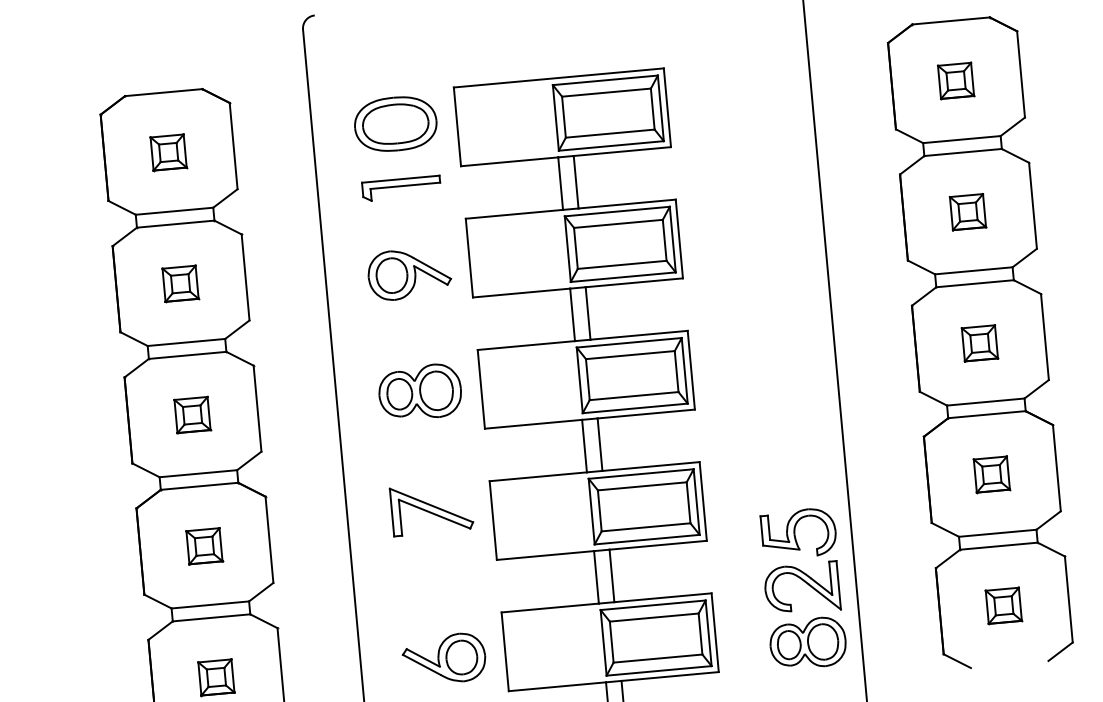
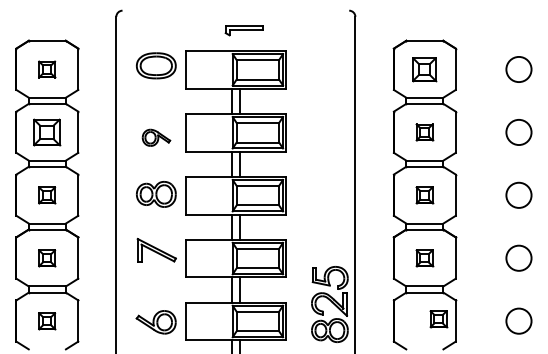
part: (955, 80) -> (424, 69), size x1.4
part: (399, 188) -> (243, 30), moved
part: (409, 273) -> (156, 137), size x0.7
part: (181, 283) -> (47, 132), size x1.6
part: (1003, 606) -> (438, 319), moved

